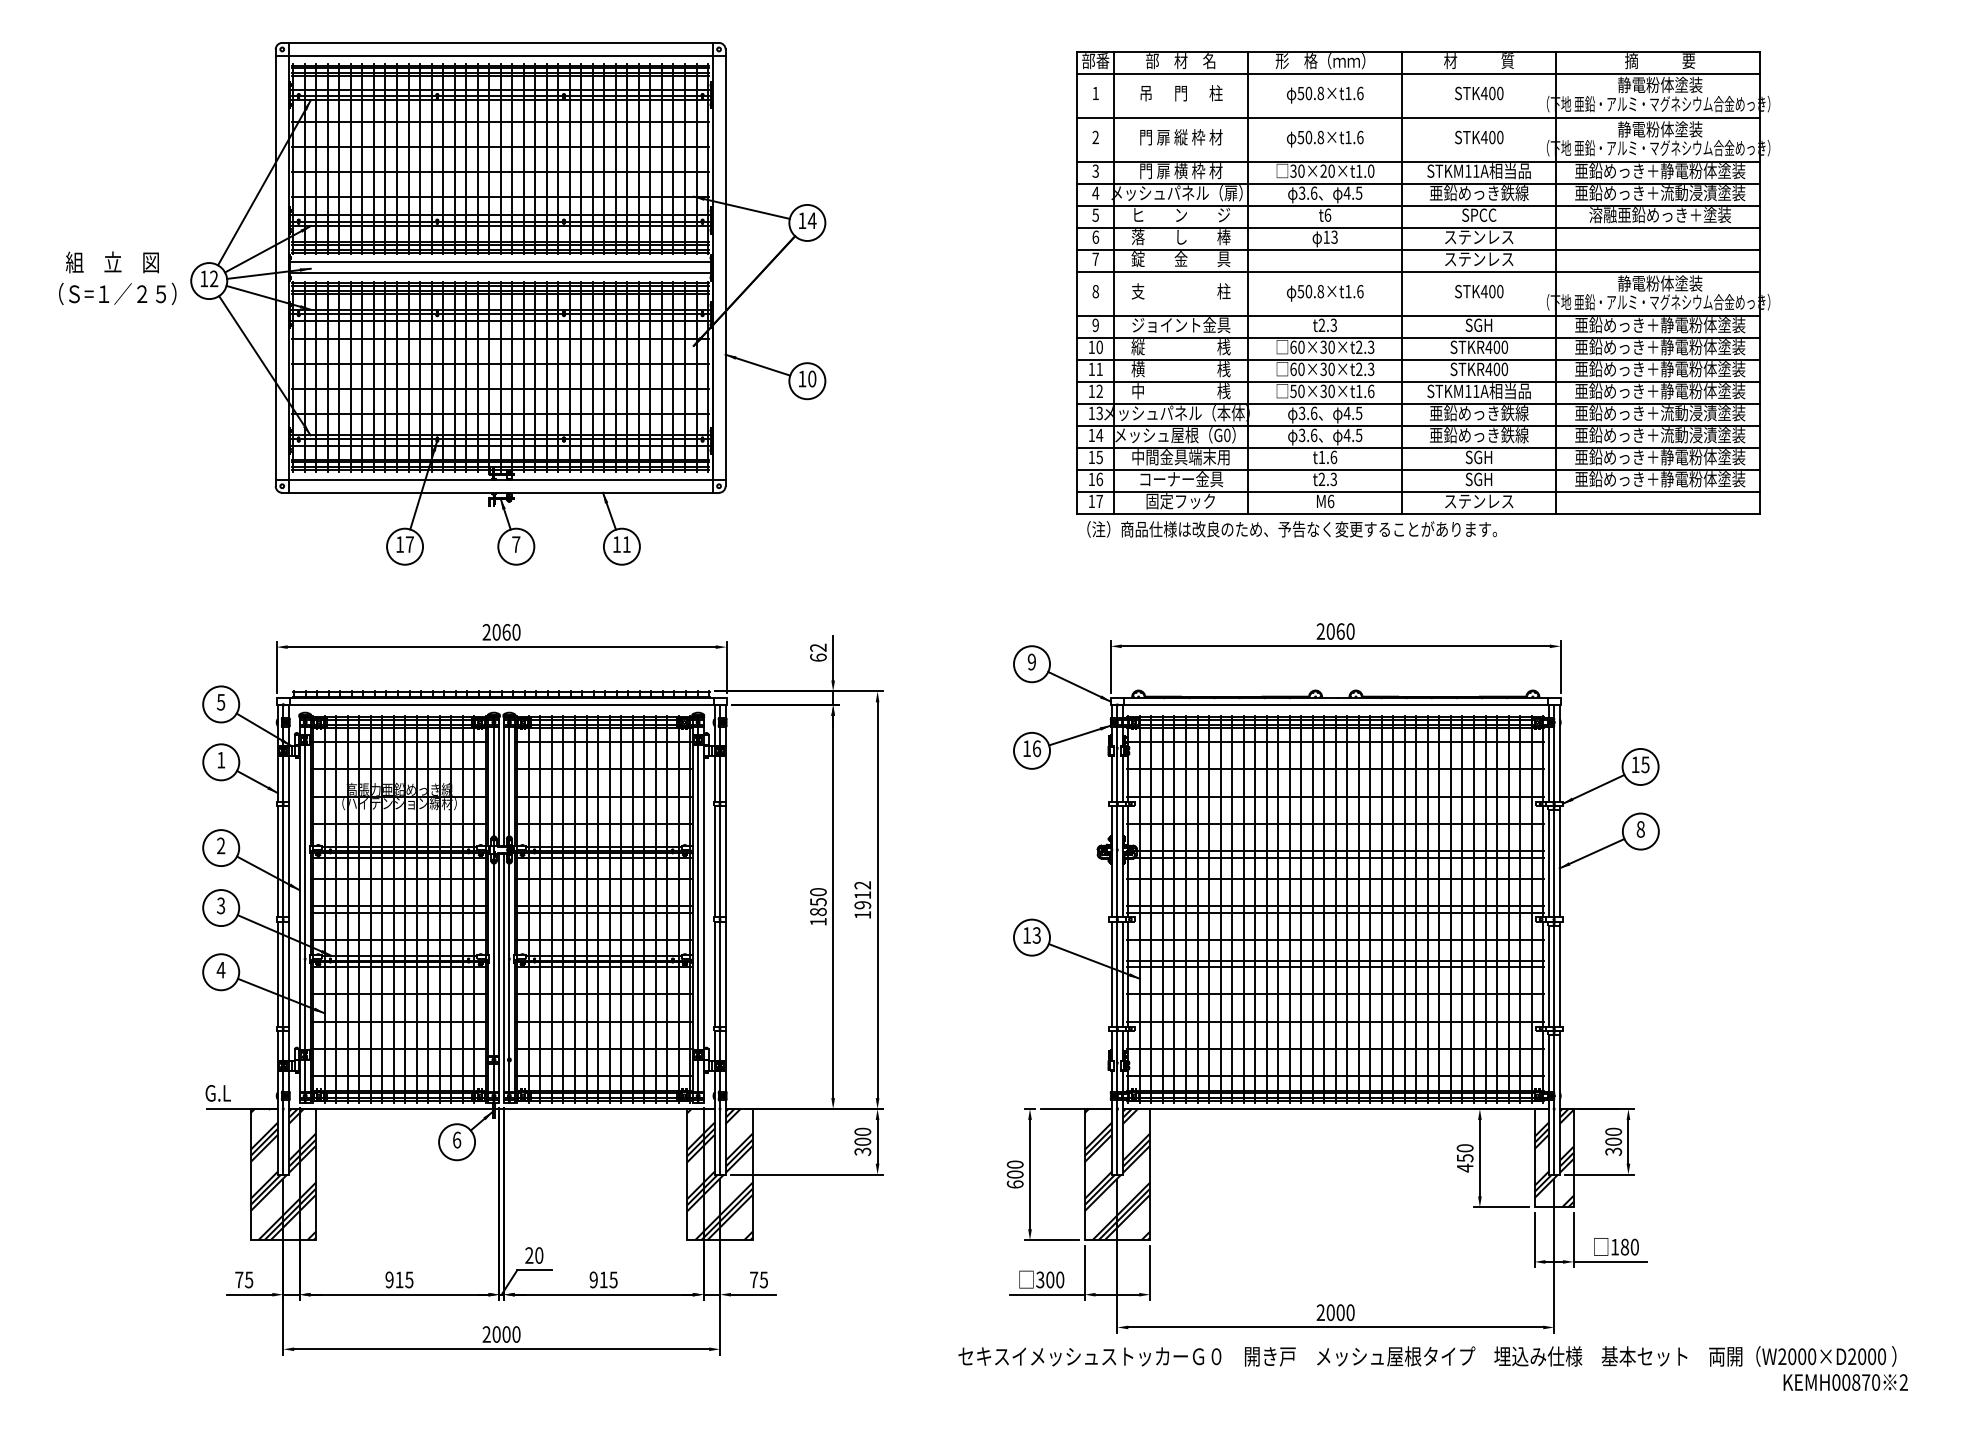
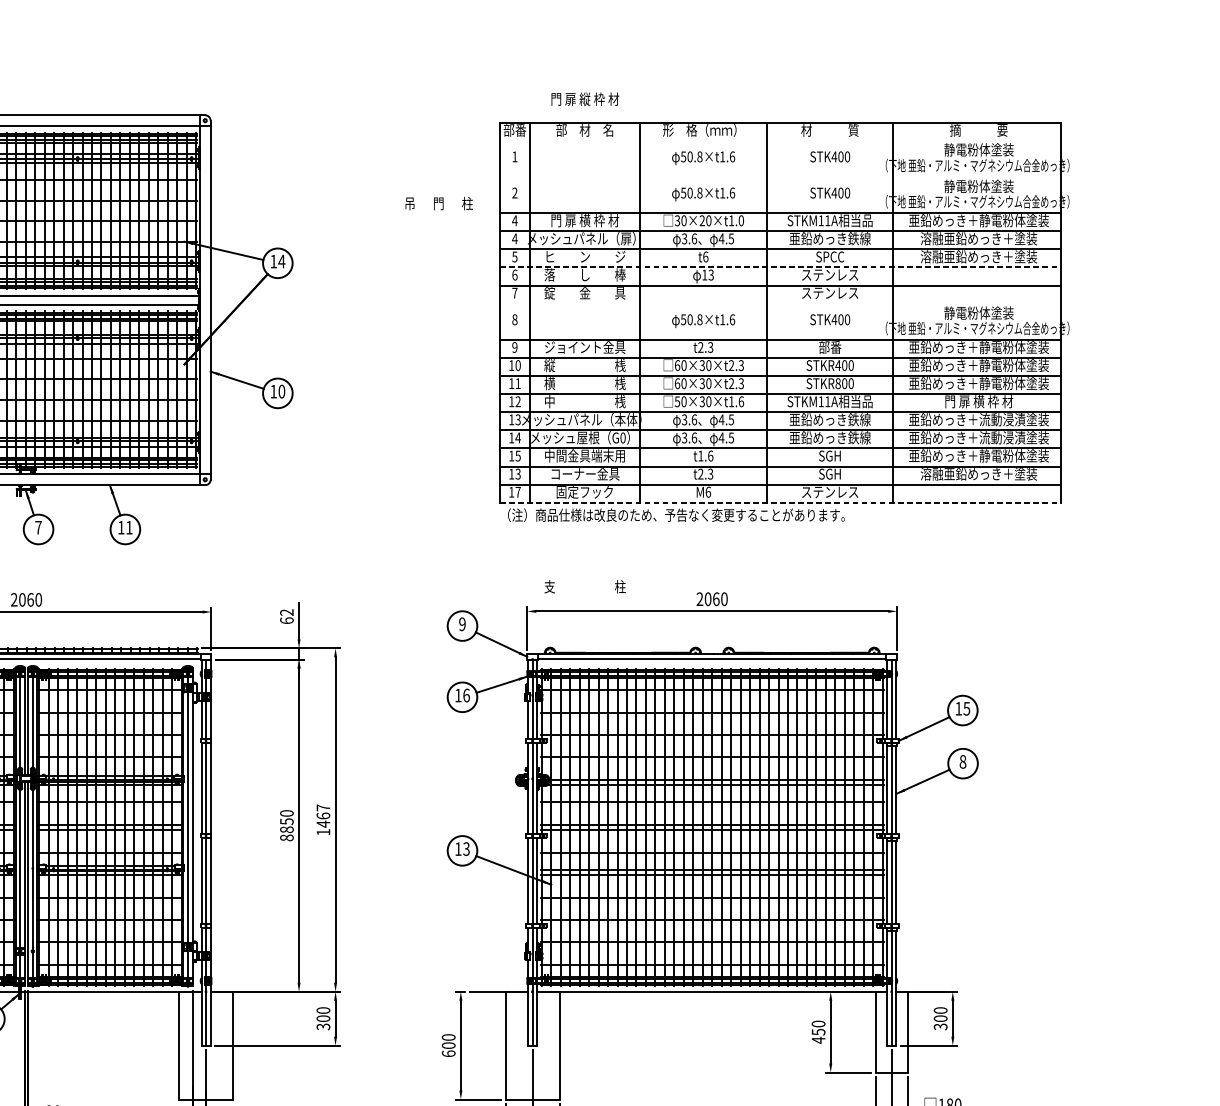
line: (1418, 73) -> (780, 140), removed
text: (1181, 93) -> (439, 203), moved
line: (1418, 117) -> (780, 176), removed
text: (1181, 137) -> (585, 99), moved
text: (1095, 170) -> (514, 220), 3 -> 4
text: (1660, 193) -> (979, 239), 亜鉛めっき＋流動浸漬塗装 -> 溶融亜鉛めっき＋塗装
line: (1419, 227) -> (781, 267), solid -> dashed
line: (1418, 272) -> (780, 304), removed
text: (1180, 291) -> (584, 586), moved
text: (1478, 325) -> (829, 347), SGH -> 部番
text: (1488, 369) -> (837, 383), STKR400 -> STKR800
text: (1660, 391) -> (979, 401), 亜鉛めっき＋静電粉体塗装 -> 門 扉 横 枠 材
text: (1099, 479) -> (518, 474), 16 -> 13
text: (1660, 479) -> (979, 474), 亜鉛めっき＋静電粉体塗装 -> 溶融亜鉛めっき＋塗装
line: (1419, 514) -> (781, 502), solid -> dashed
text: (862, 895) -> (323, 816), 1912 -> 1467
text: (818, 921) -> (286, 837), 1850 -> 8850
hatch: (1553, 1158) -> (891, 1032), removed
hatch: (719, 1174) -> (205, 1045), removed
hatch: (1117, 1174) -> (532, 1045), removed

